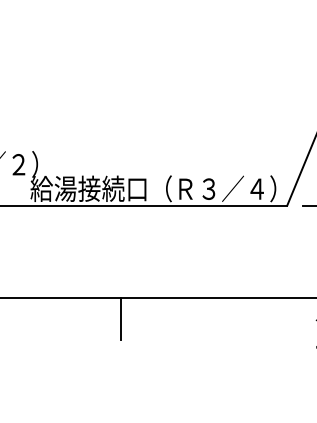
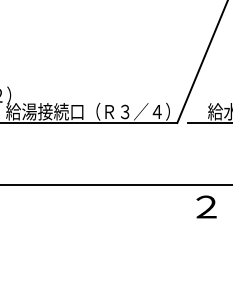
line: (121, 318) -> (66, 198), removed

